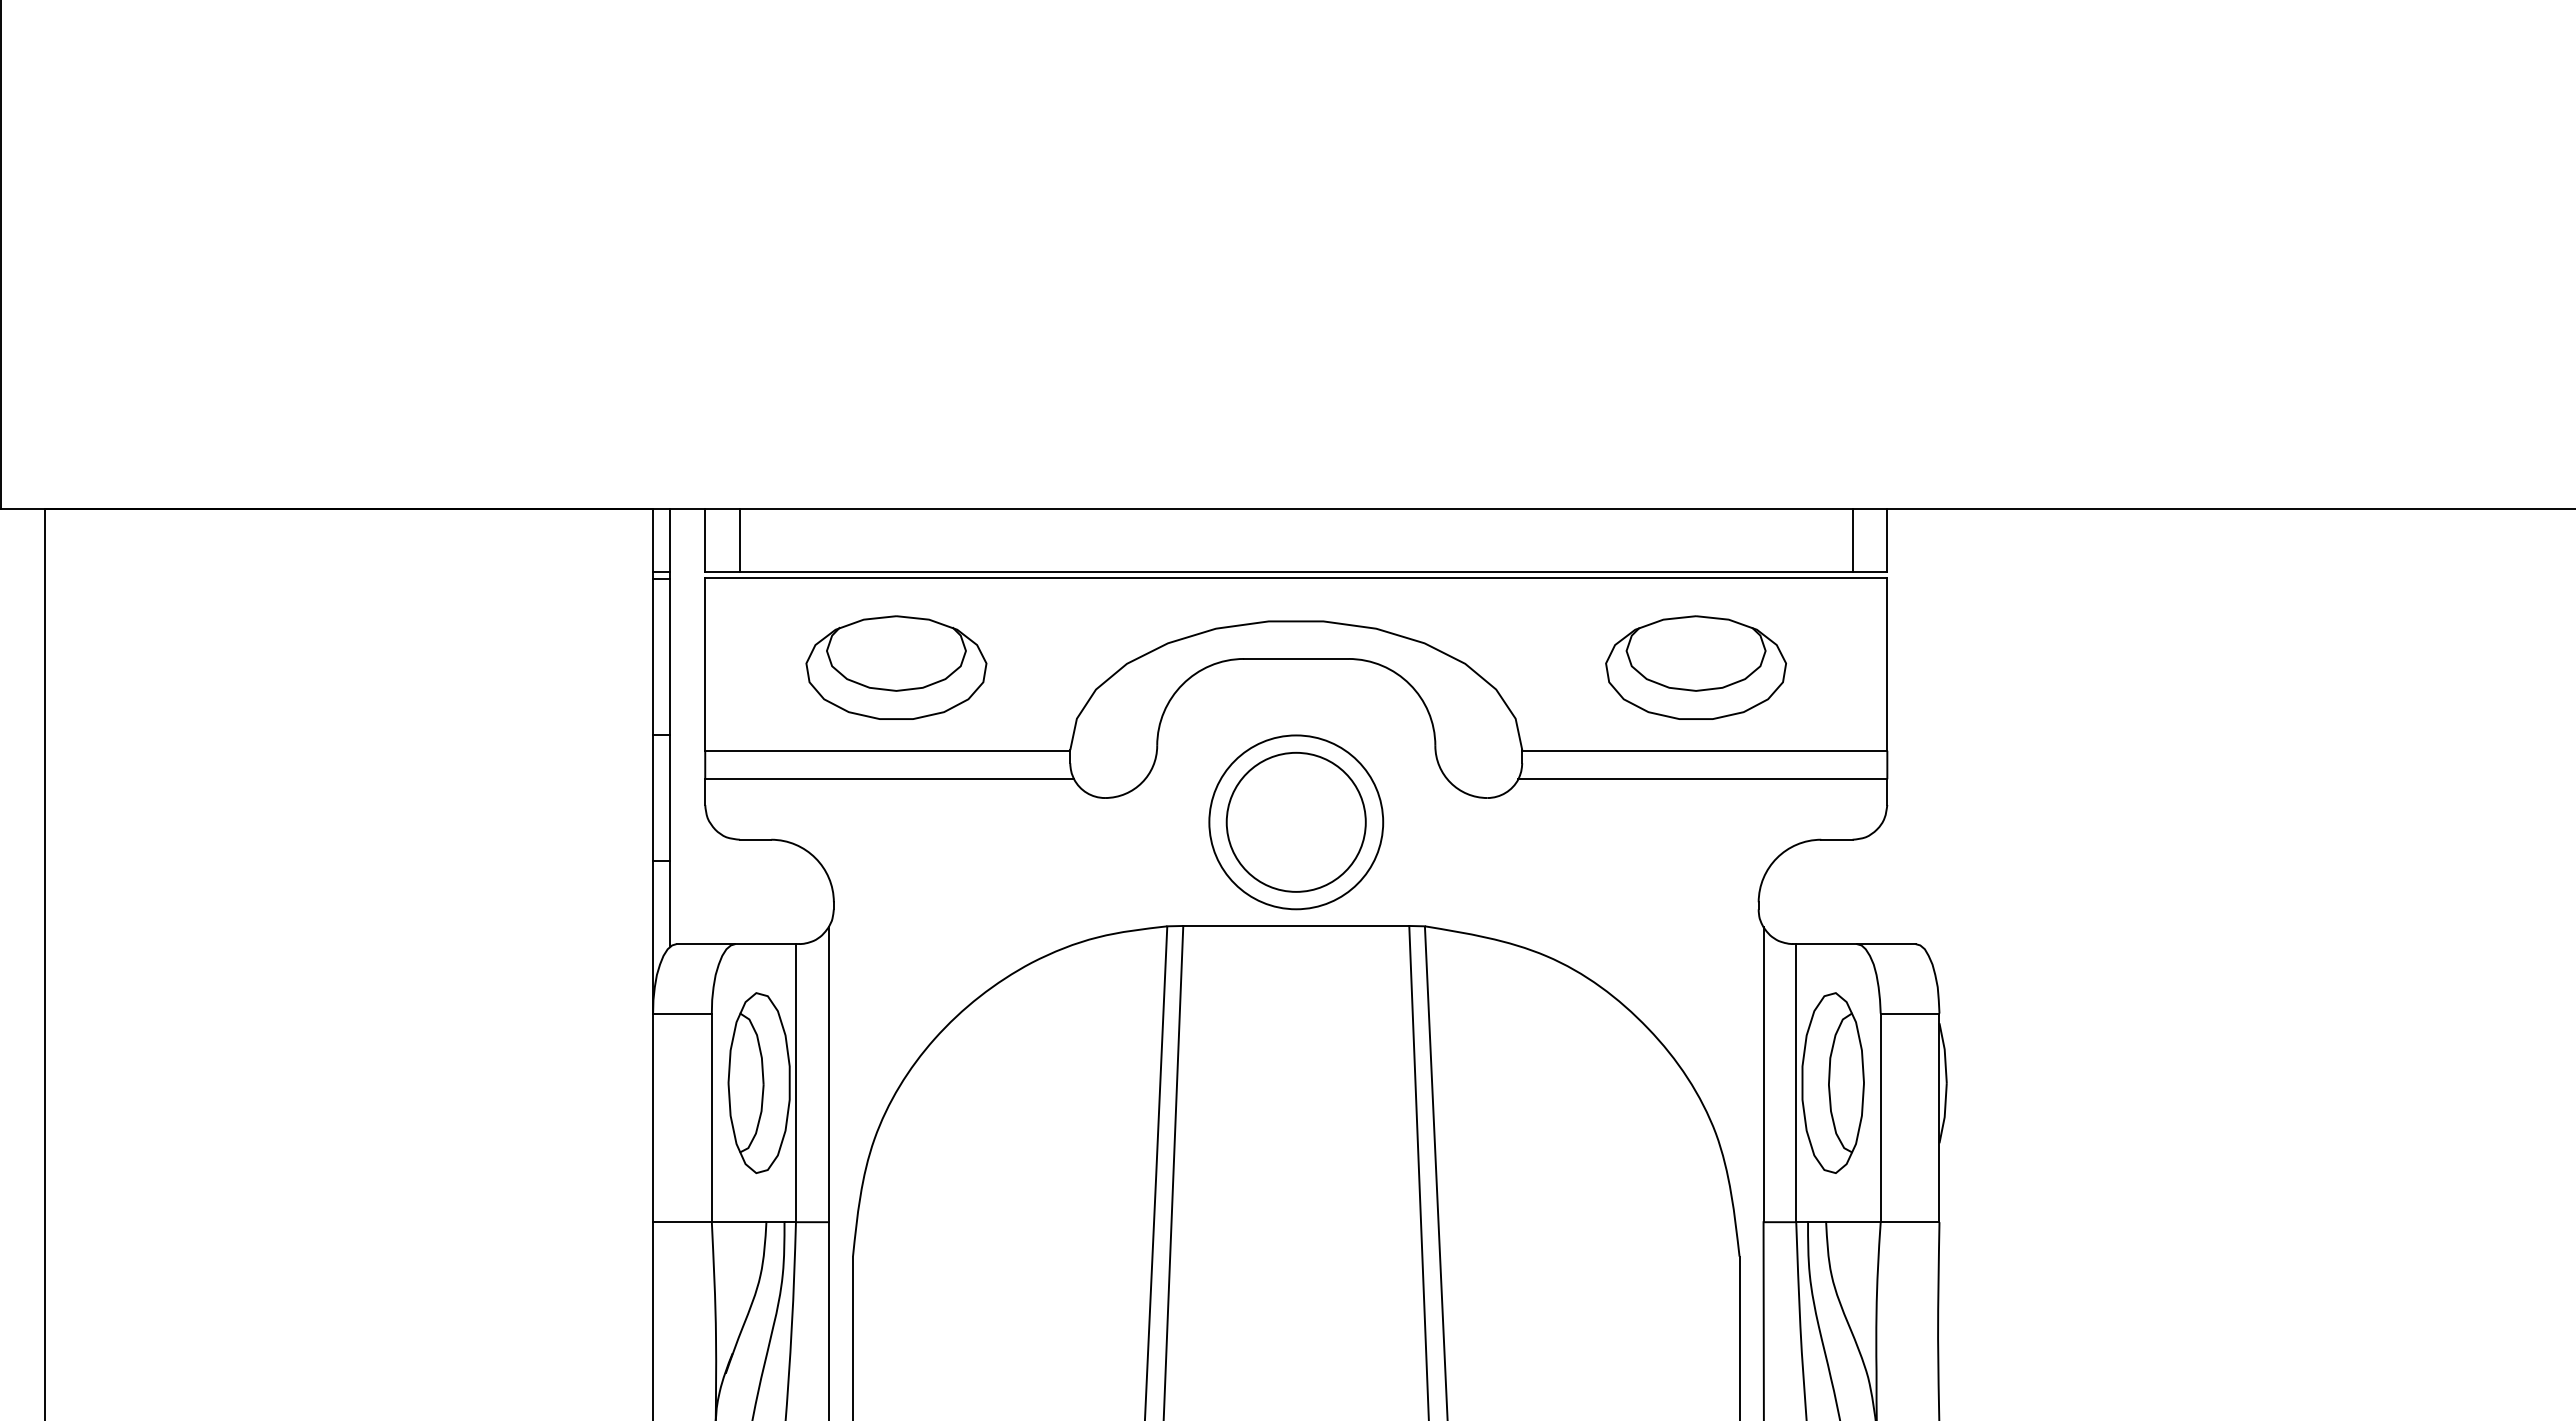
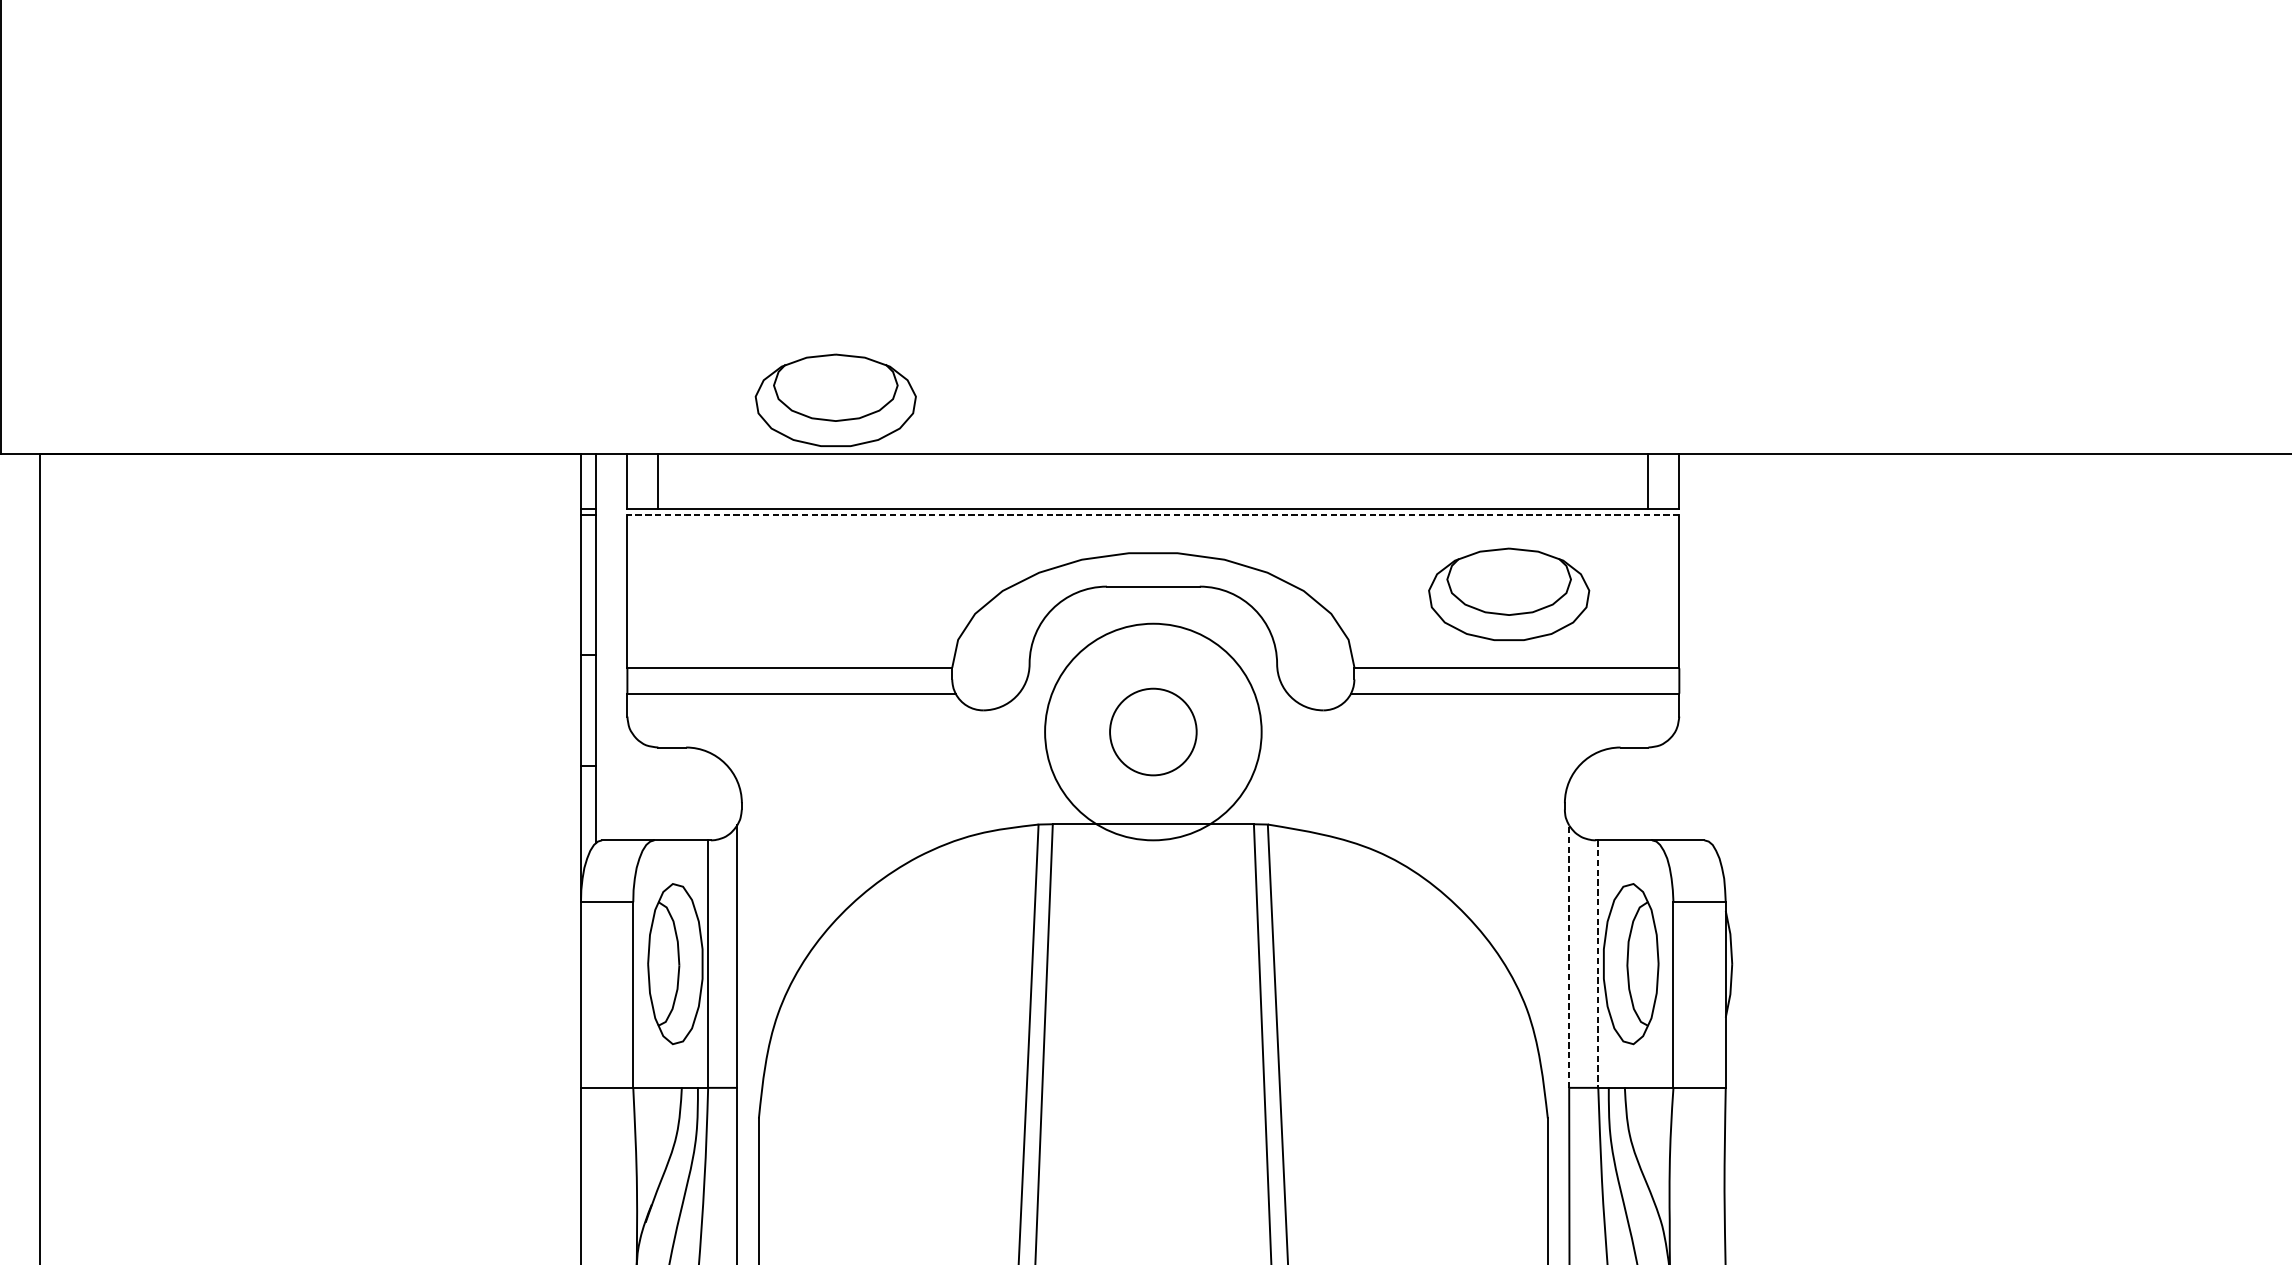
line: (1295, 578) -> (1152, 515), solid -> dashed
part: (896, 667) -> (835, 400), moved
circle: (1295, 821) -> (1152, 731), size x0.7
circle: (1296, 822) -> (1153, 732), size x1.4
line: (1763, 1074) -> (1569, 956), solid -> dashed
line: (1796, 1083) -> (1598, 964), solid -> dashed

